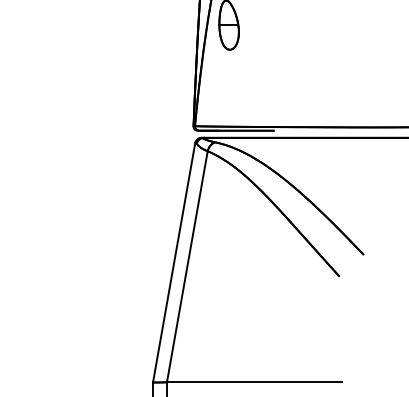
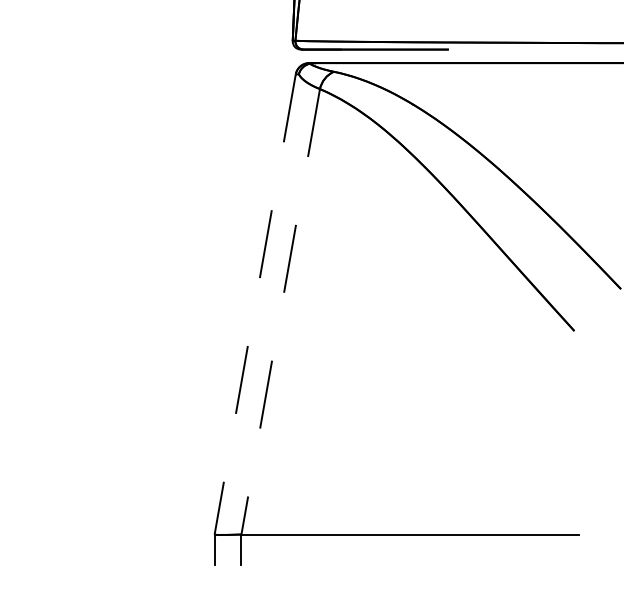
line: (174, 263) -> (255, 305), solid -> dashed
line: (187, 267) -> (281, 313), solid -> dashed

